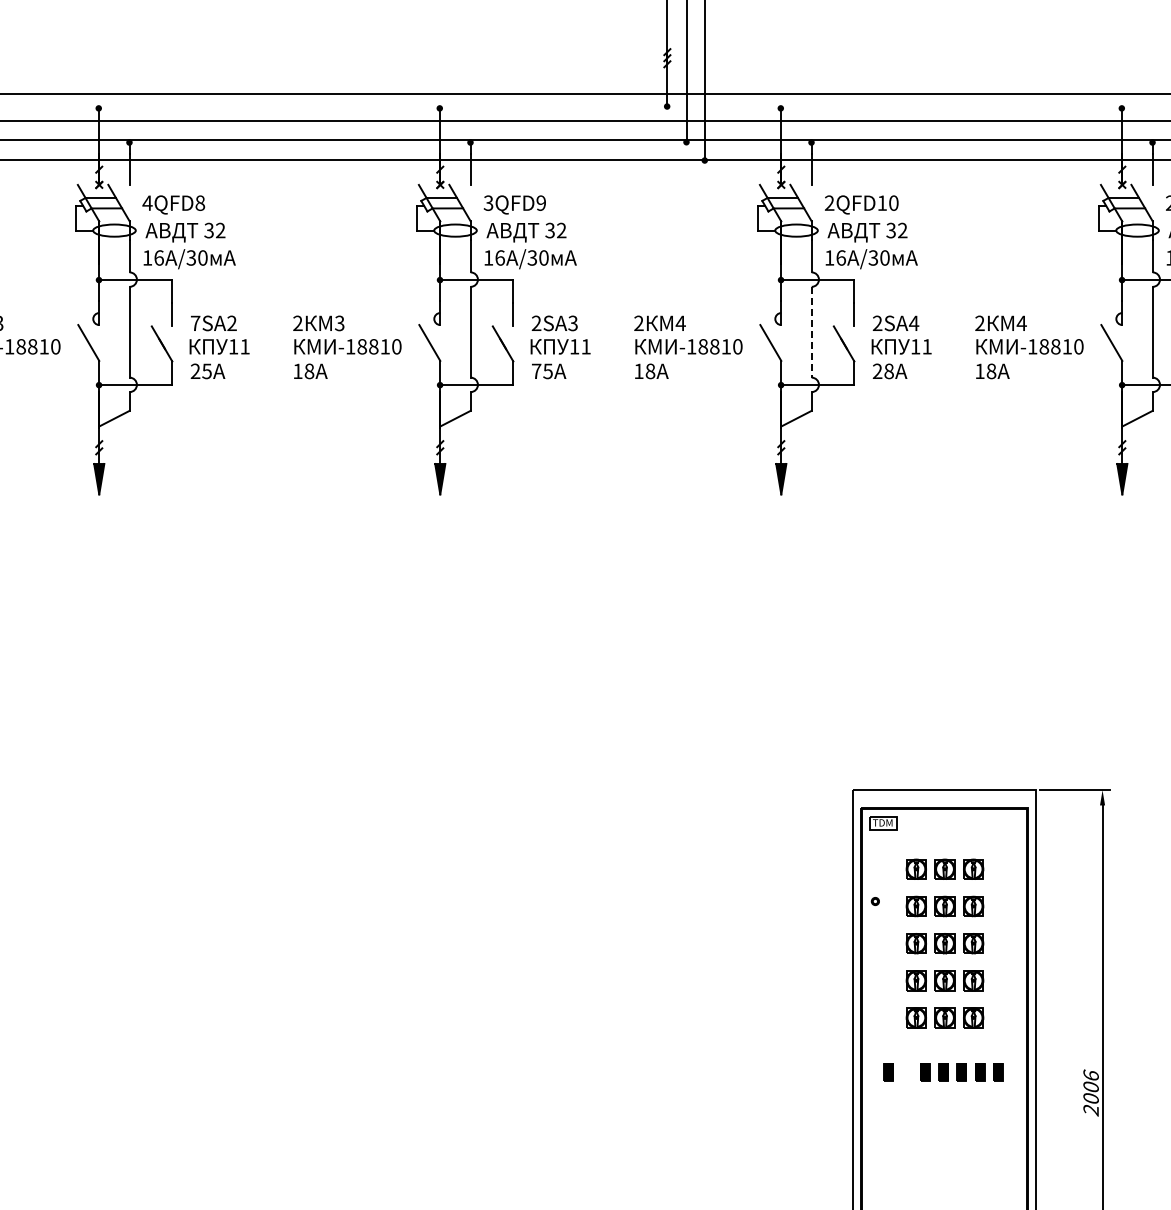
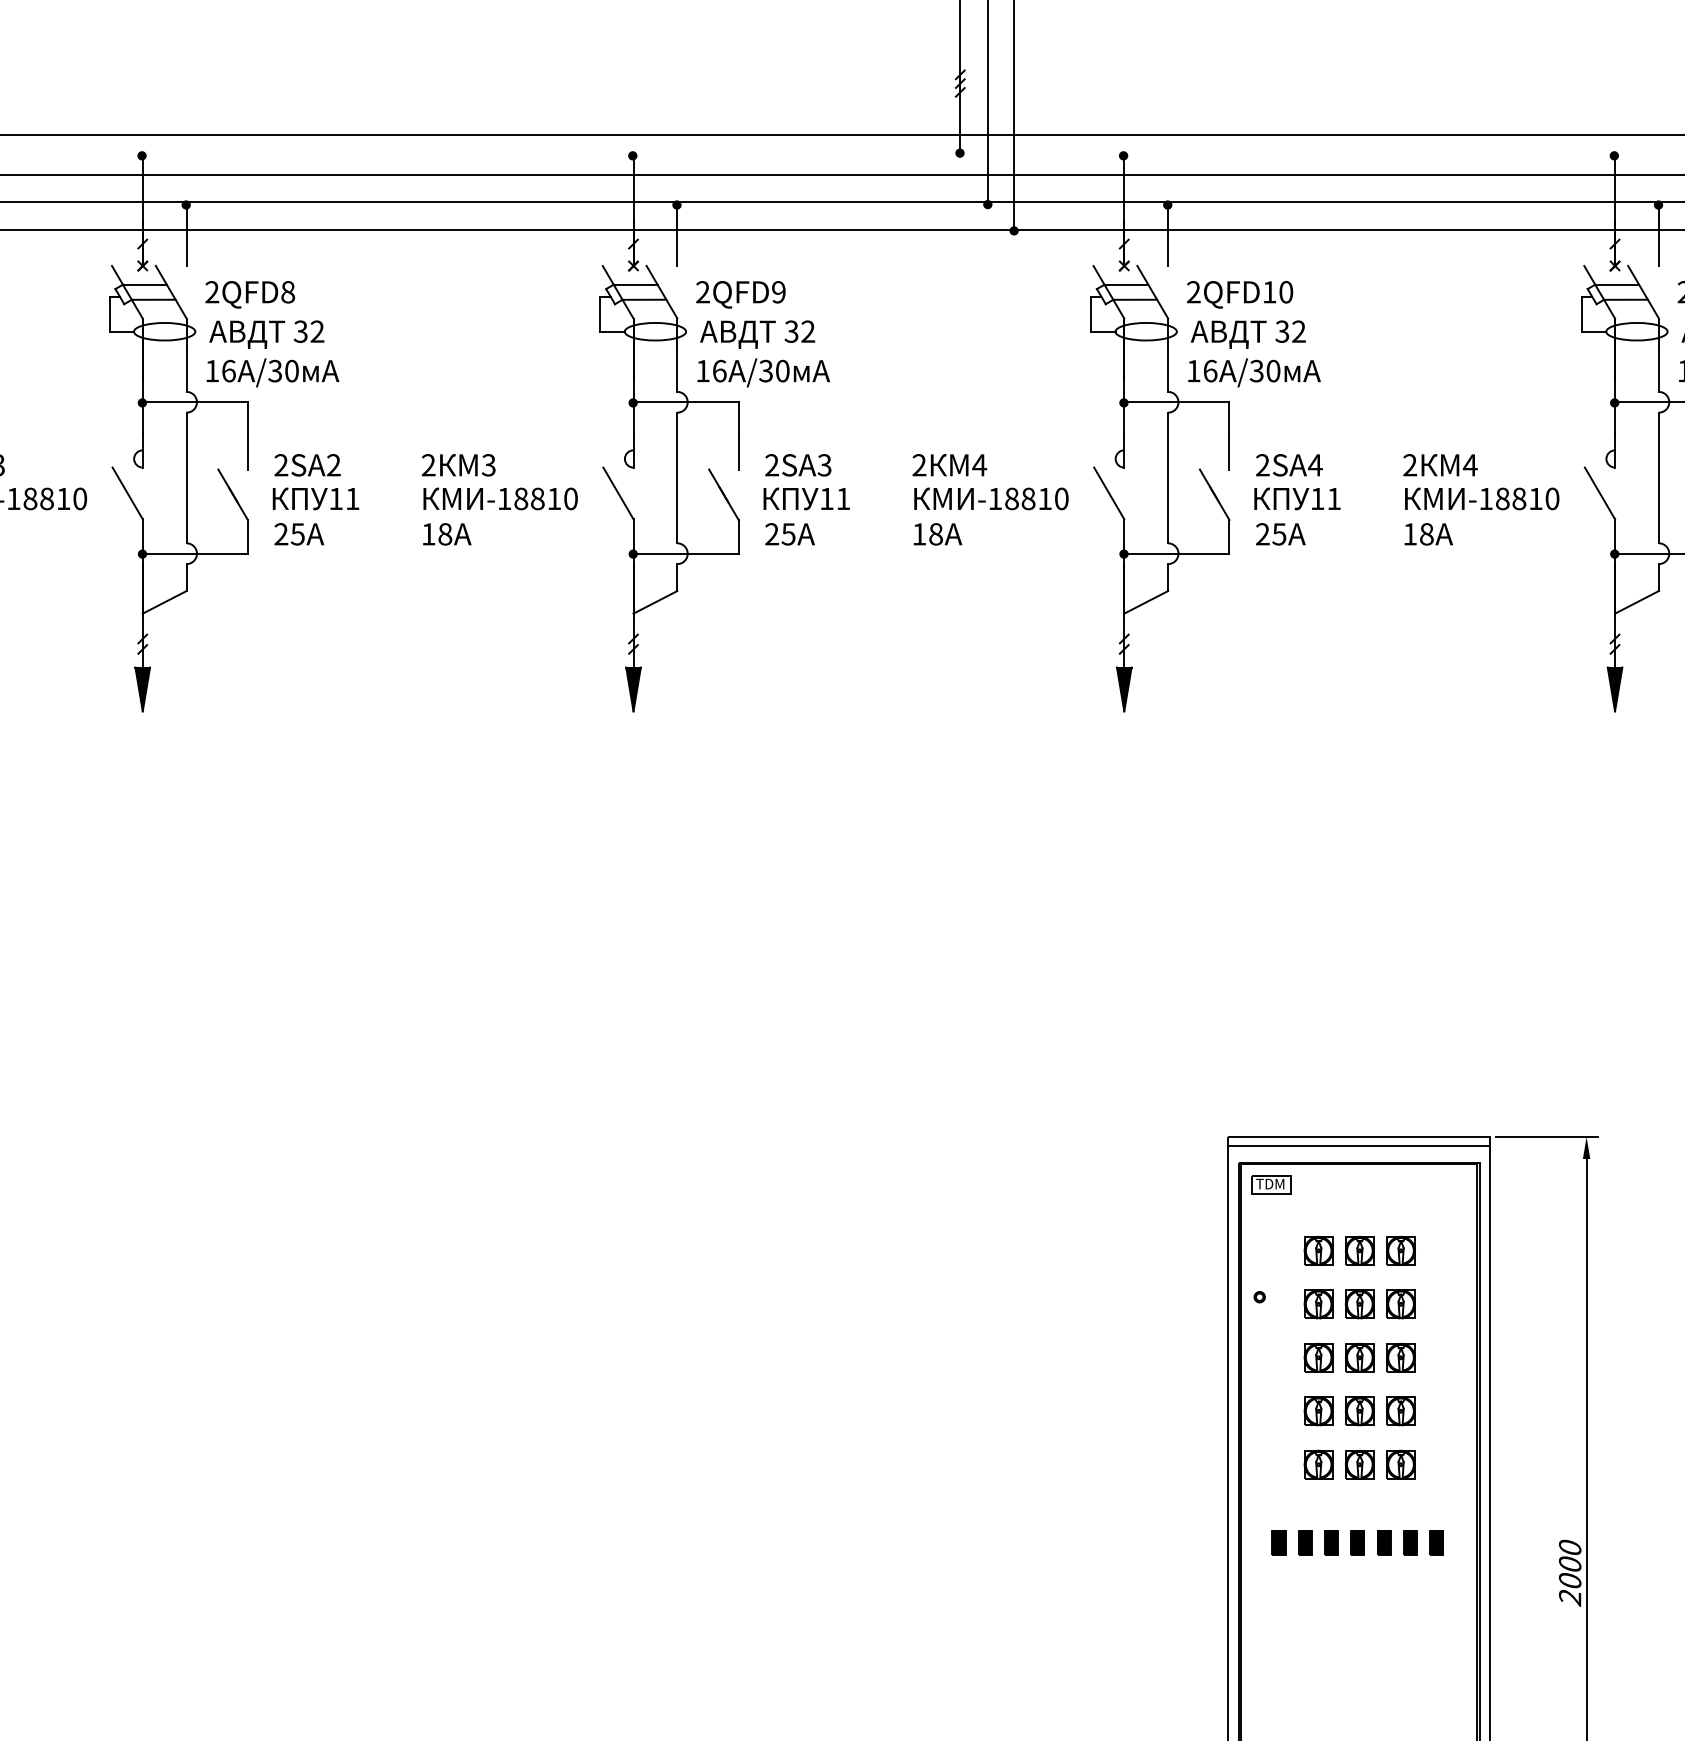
text: (147, 202) -> (212, 291), 4QFD8 -> 2QFD8
text: (488, 202) -> (702, 291), 3QFD9 -> 2QFD9
text: (195, 322) -> (281, 463), 7SA2 -> 2SA2
line: (811, 332) -> (1167, 478), dashed -> solid
text: (536, 370) -> (771, 533), 75A -> 25A
text: (888, 371) -> (1278, 534), 28A -> 25A
line: (944, 796) -> (1359, 1146), added
part: (907, 1072) -> (1305, 1543), added
text: (1090, 1074) -> (1569, 1546), 2006 -> 2000

